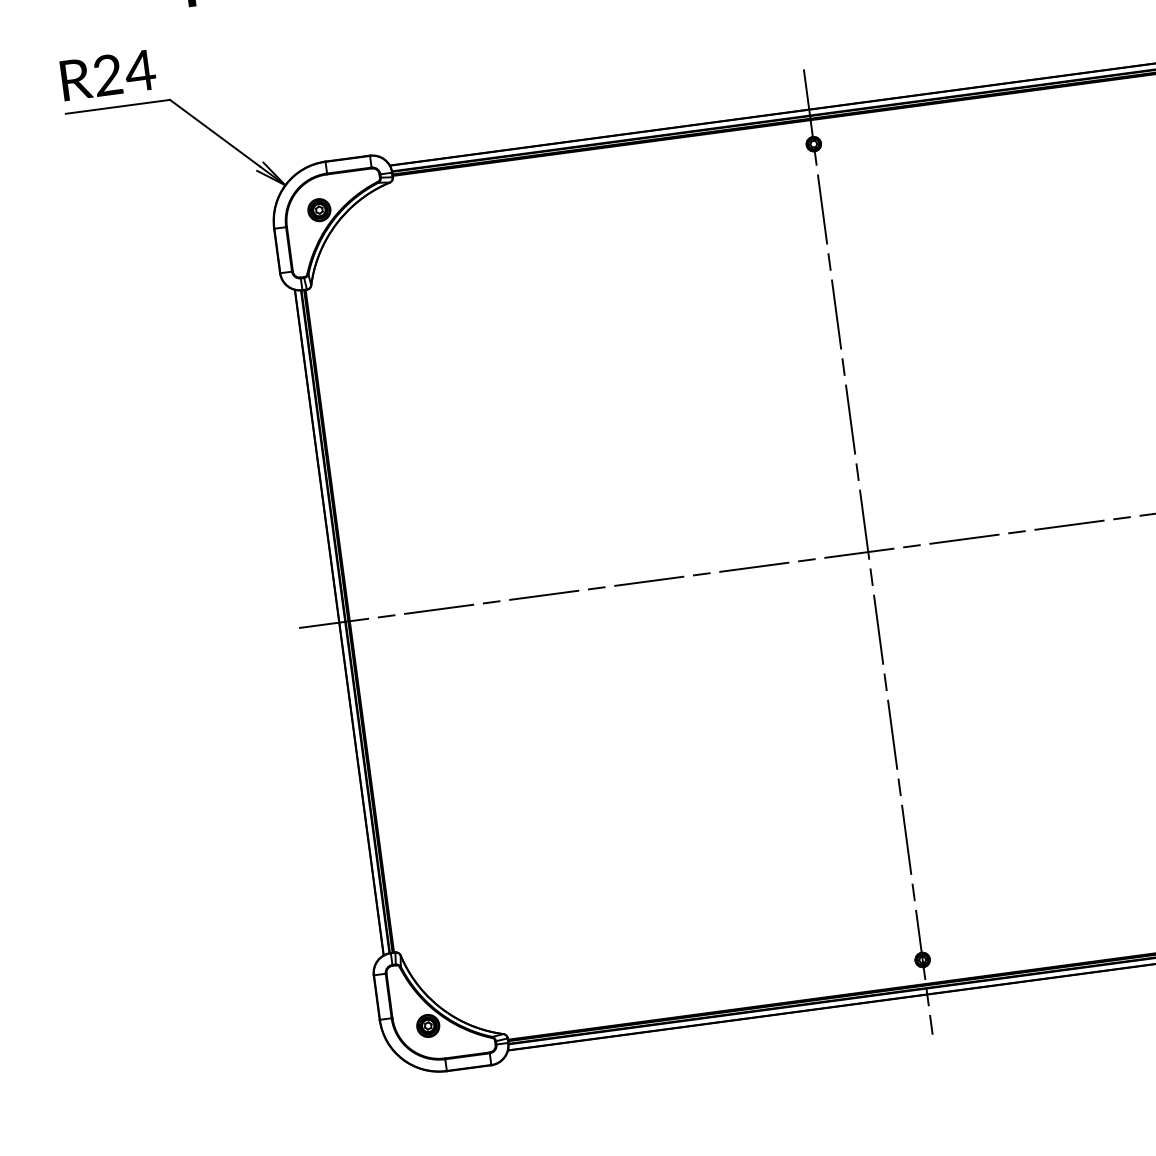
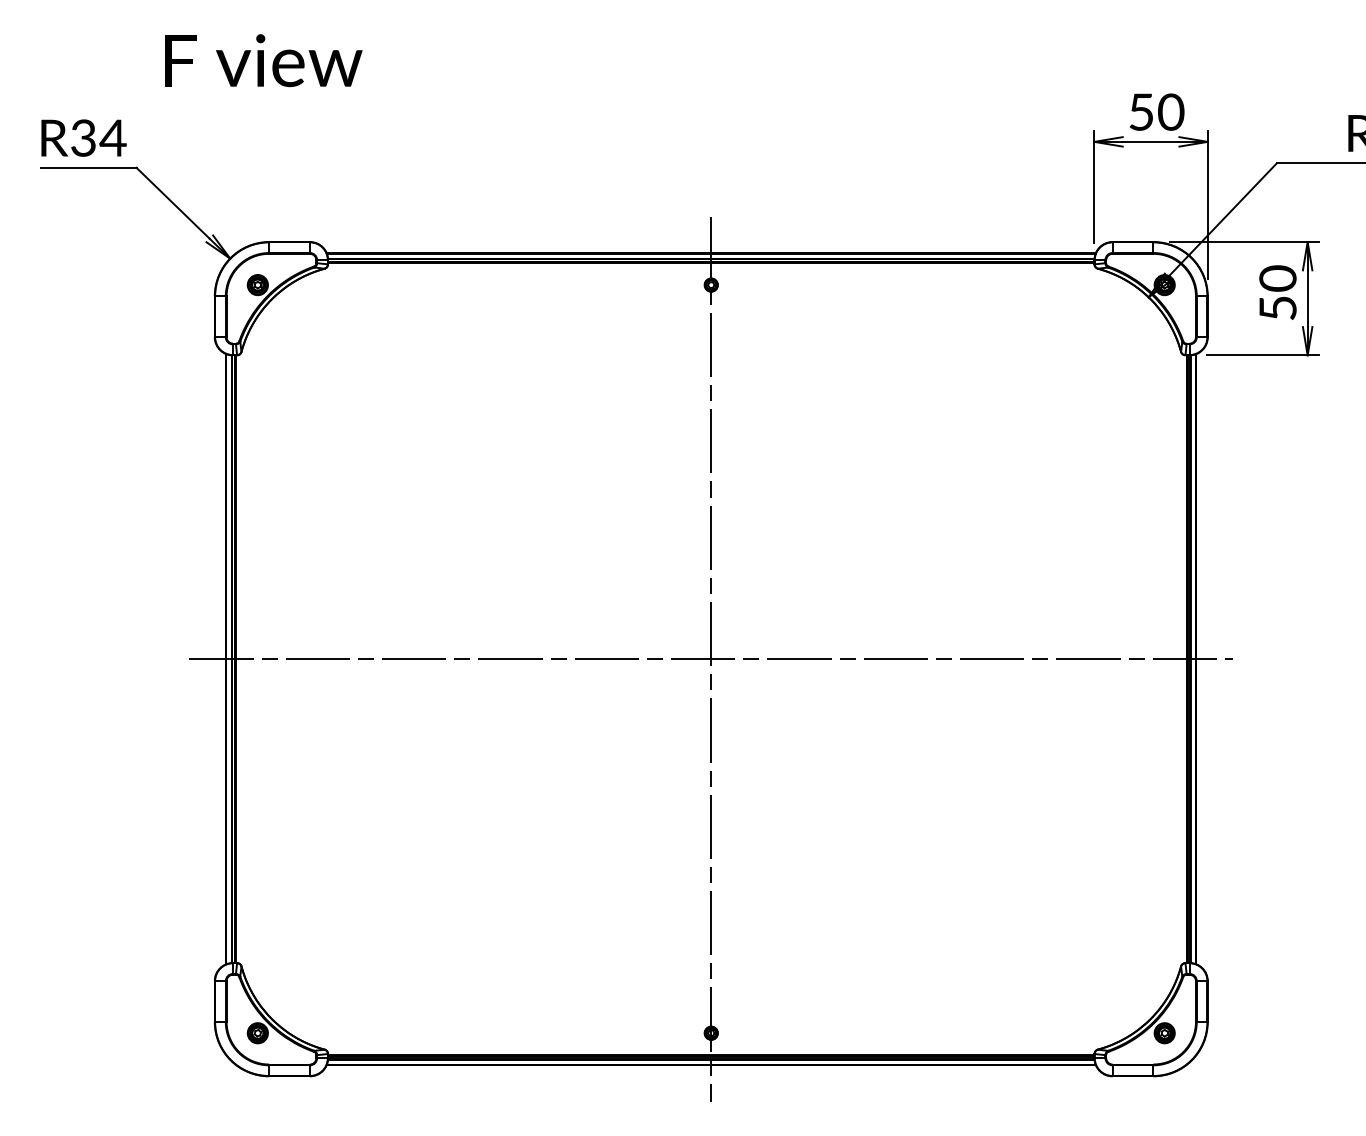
text: (107, 75) -> (83, 138), R24 -> R34

